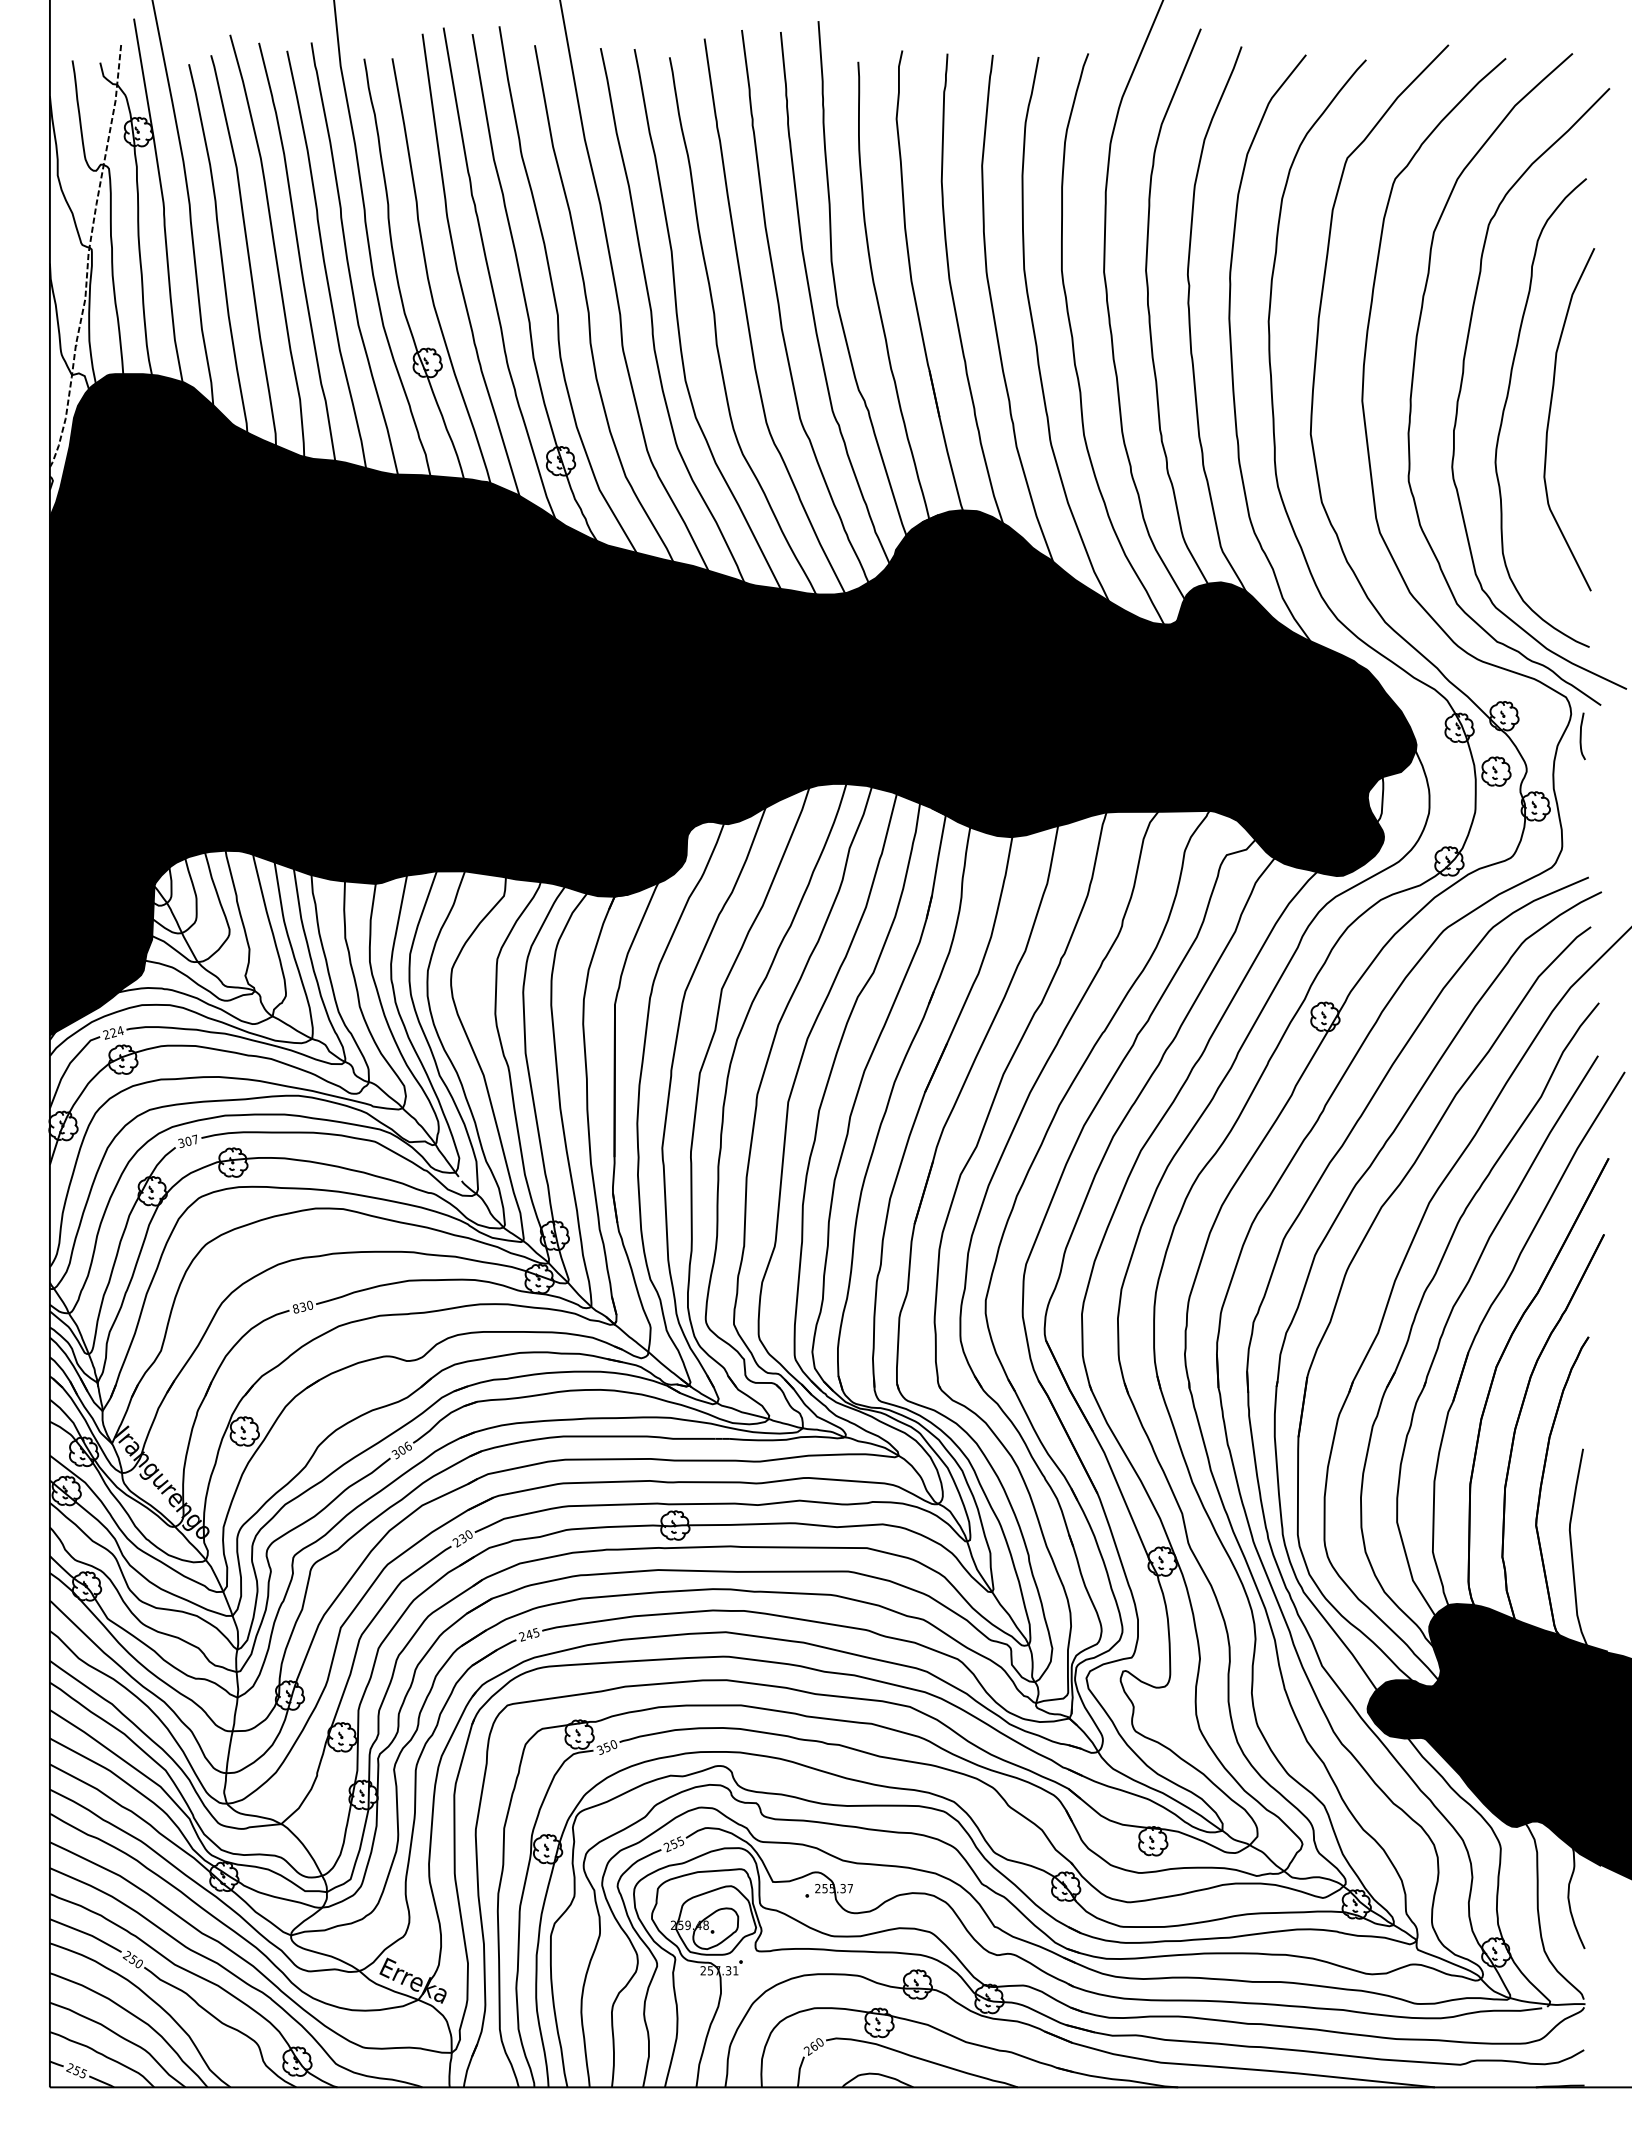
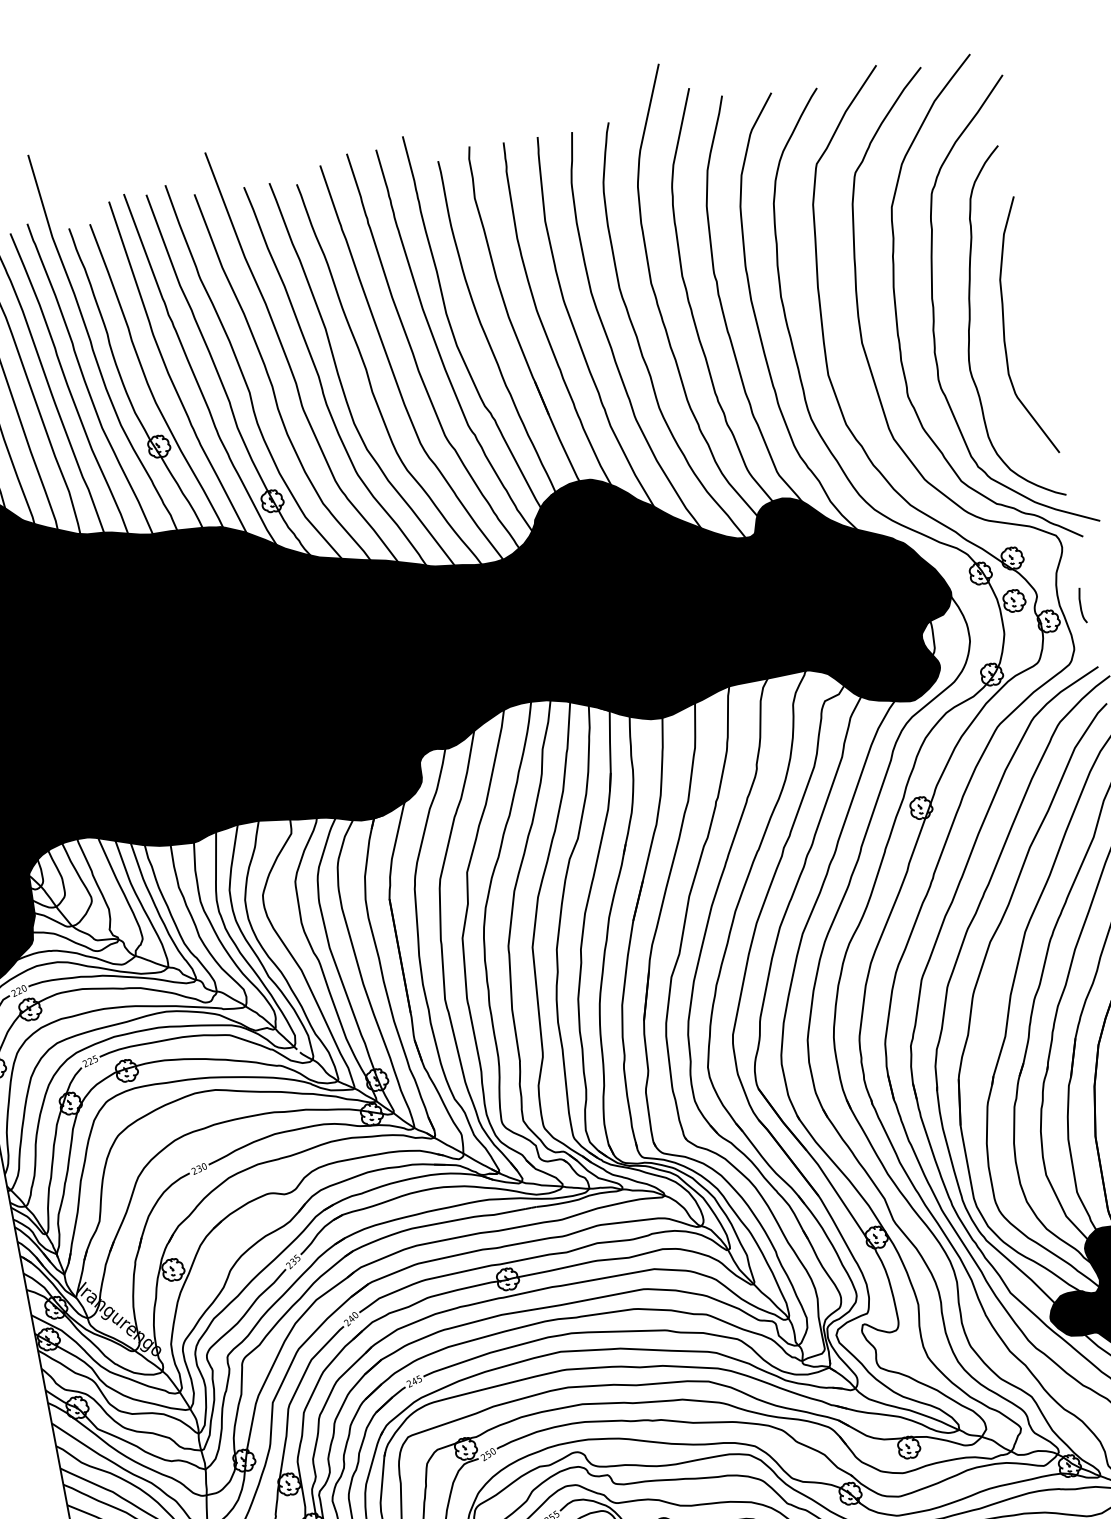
curve: (1581, 736) -> (1081, 605), moved
text: (120, 1030) -> (24, 988), 224 -> 220
text: (188, 1141) -> (90, 1061), 307 -> 225
text: (295, 1308) -> (193, 1170), 830 -> 230
text: (401, 1450) -> (293, 1261), 306 -> 235
text: (462, 1538) -> (351, 1318), 230 -> 240
text: (600, 1749) -> (483, 1456), 350 -> 250

